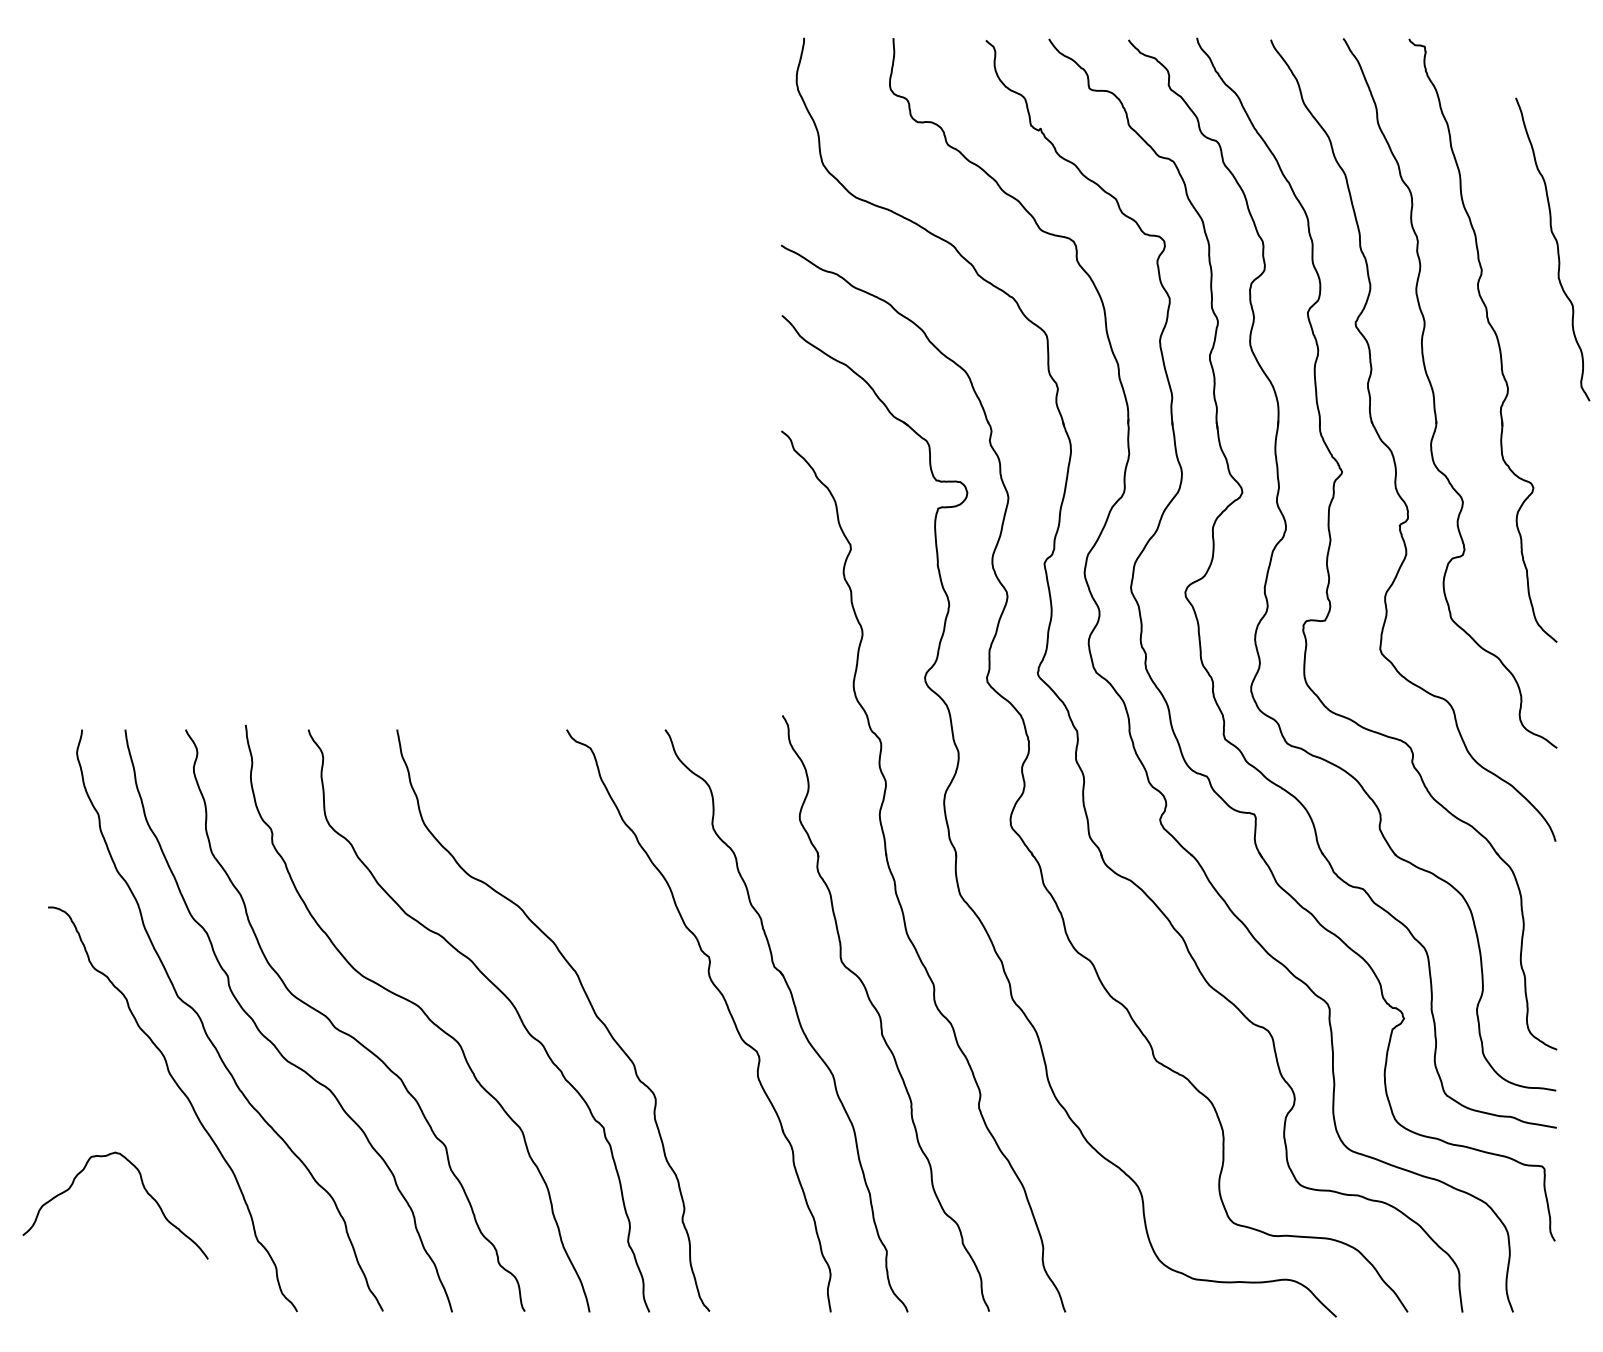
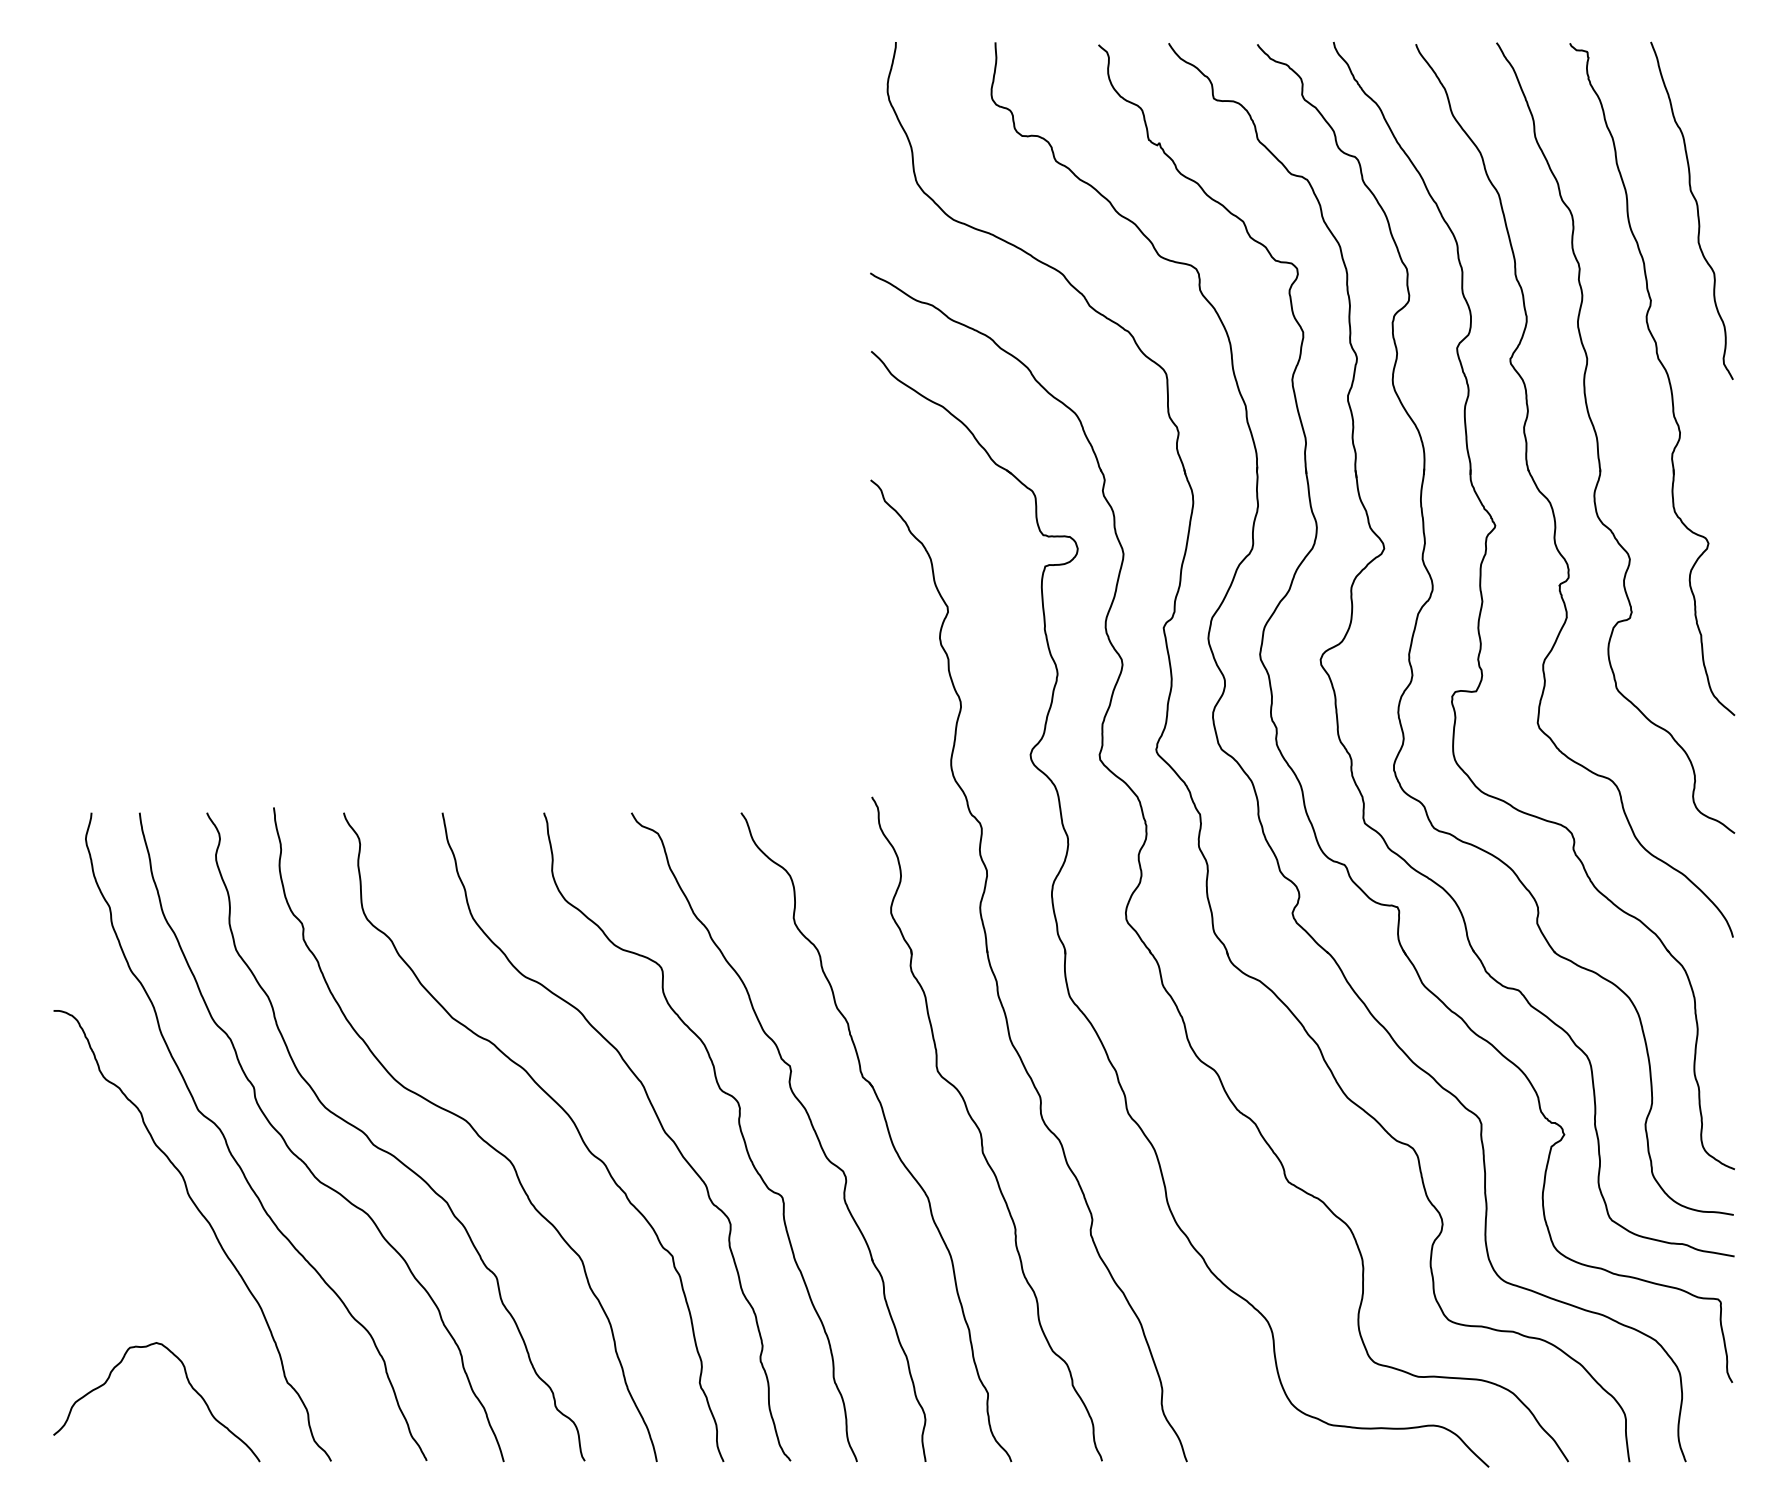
curve: (1556, 248) -> (1696, 209), moved
curve: (663, 1013) -> (739, 1129), added
curve: (144, 1188) -> (188, 1383), moved

